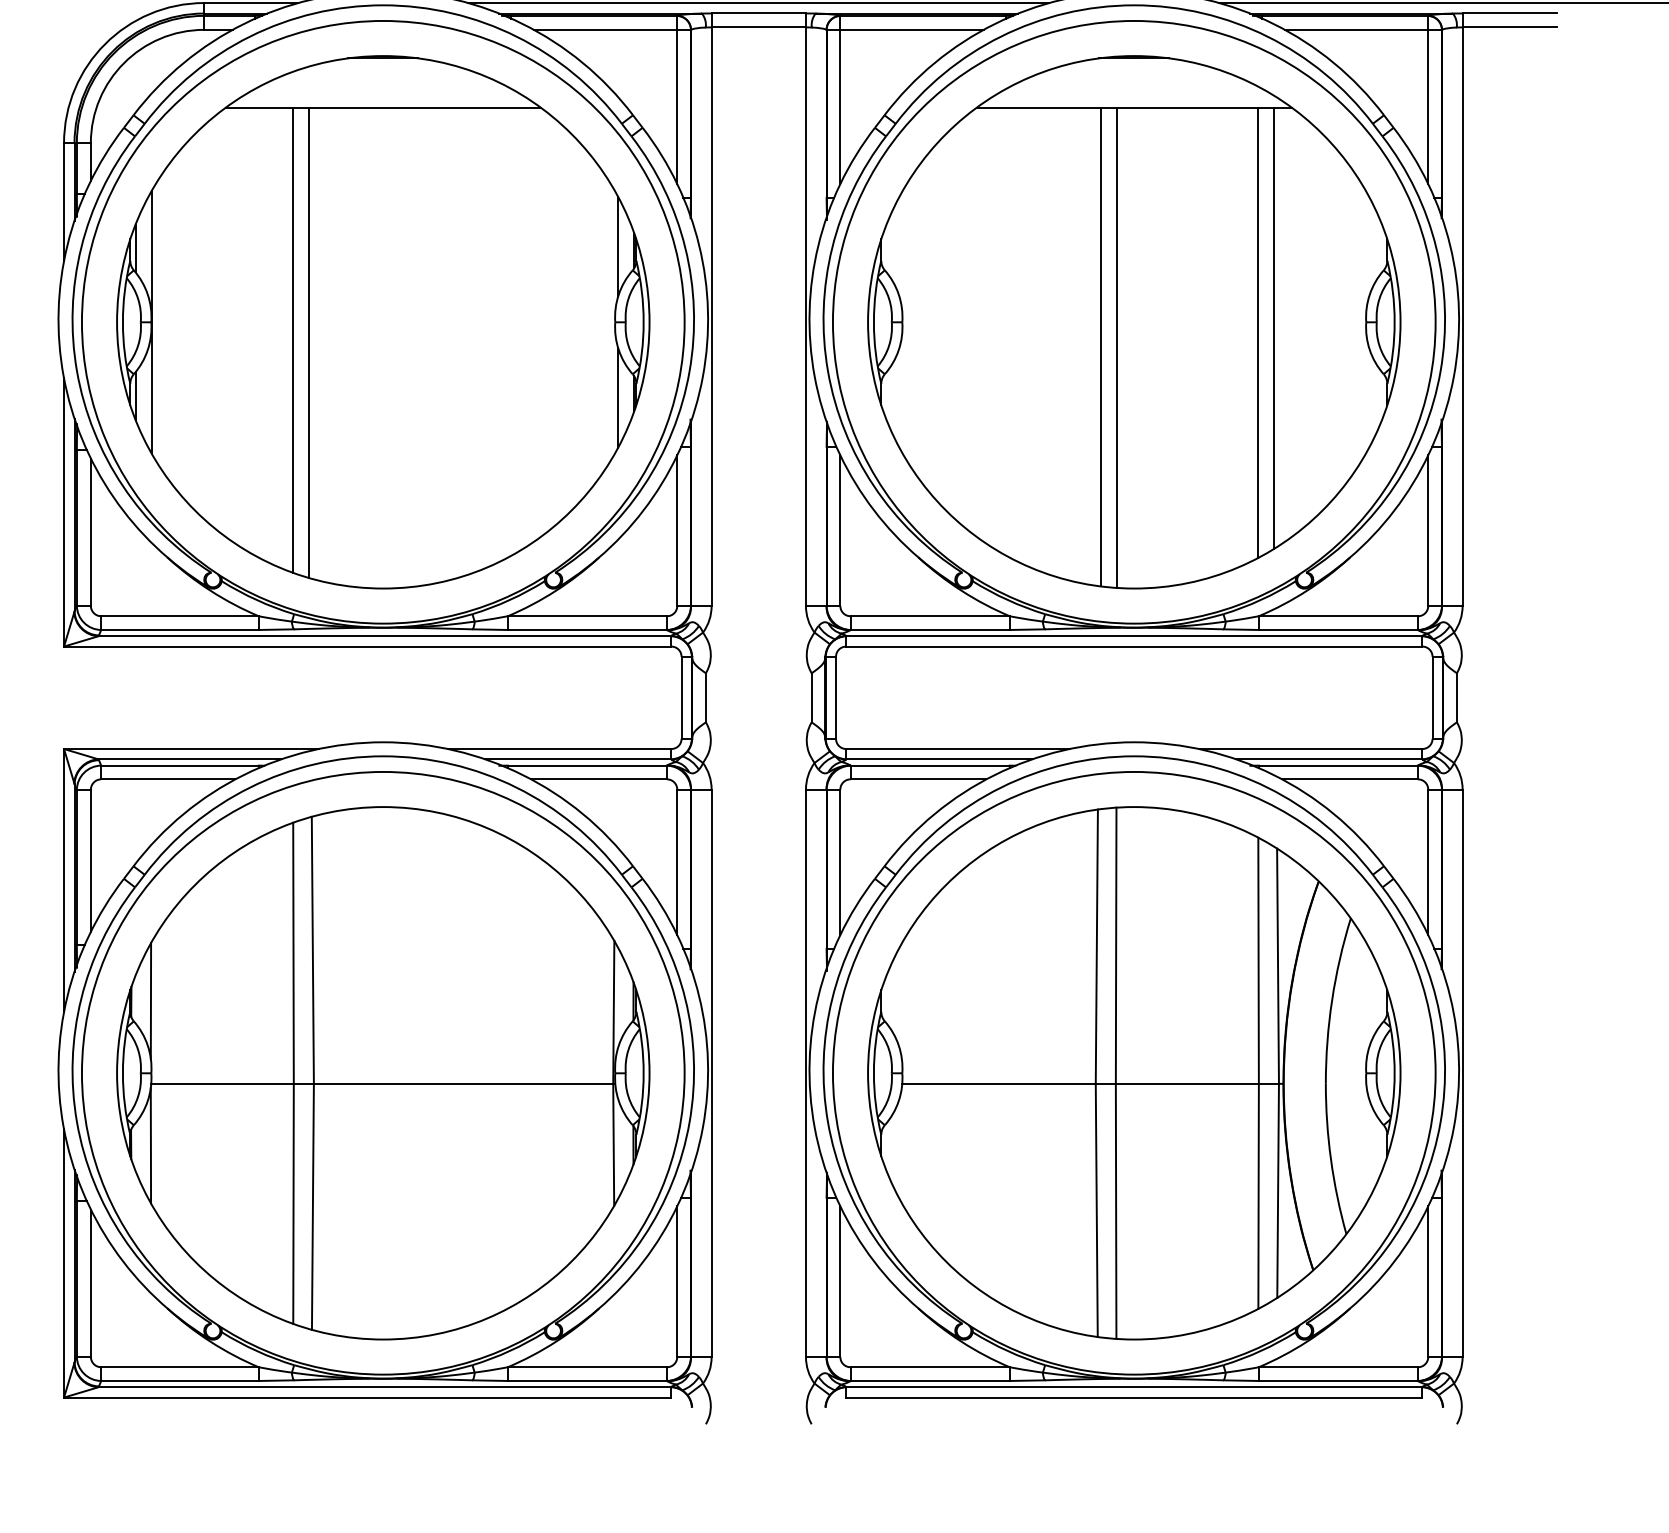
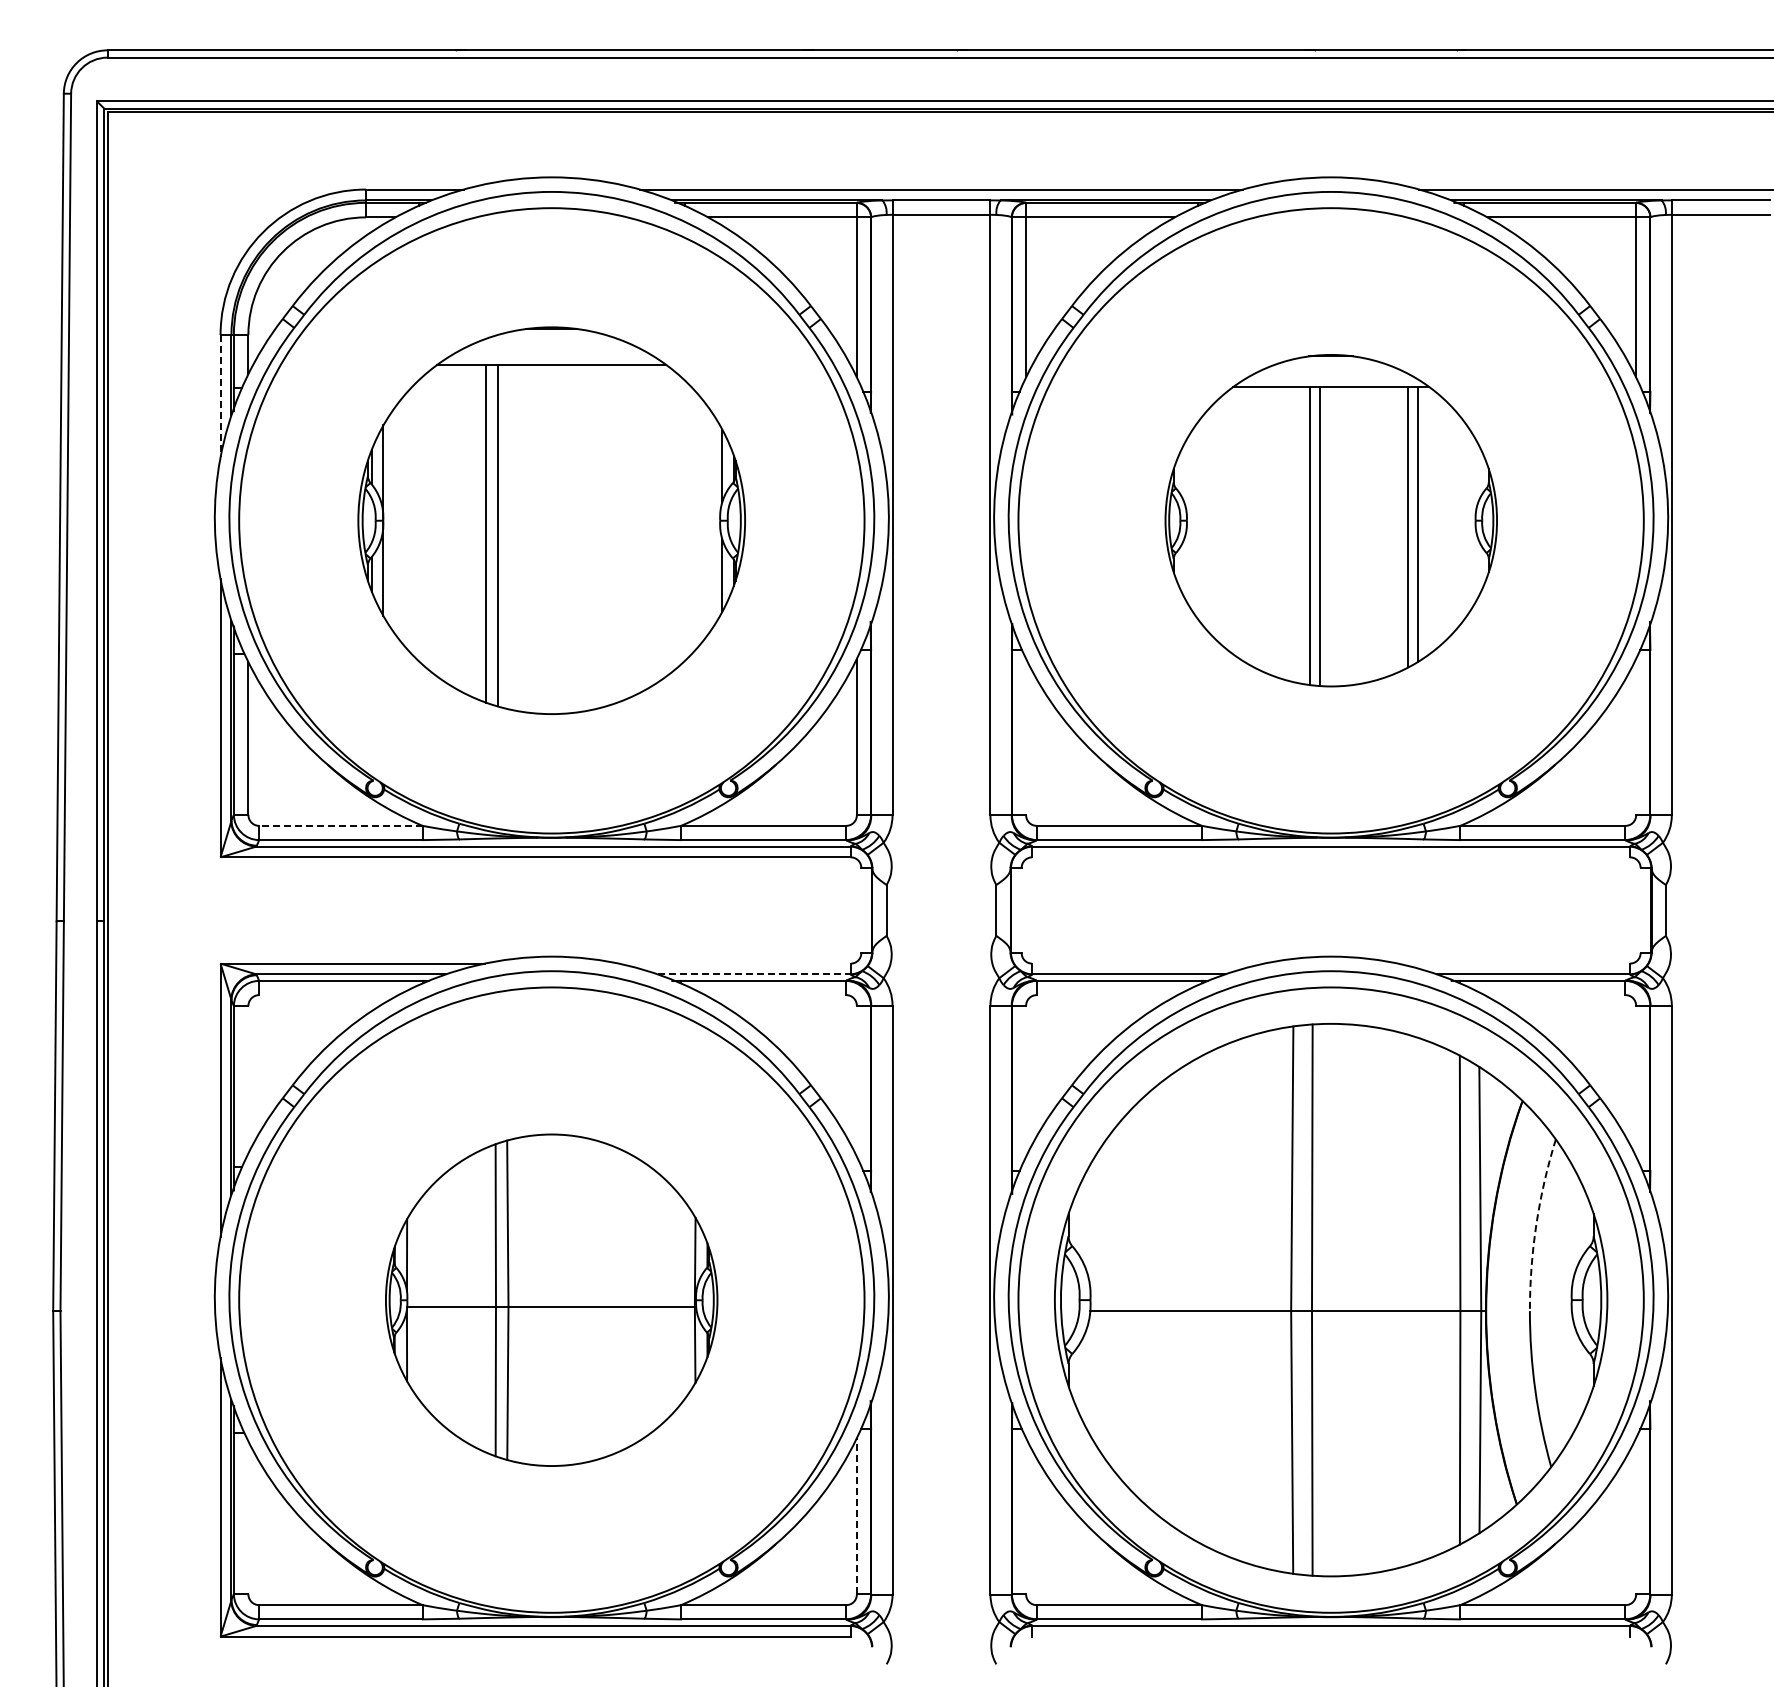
line: (63, 202) -> (220, 396), solid -> dashed
part: (382, 321) -> (551, 520), size x0.7
part: (1134, 321) -> (1331, 520), size x0.6
line: (840, 530) -> (1026, 736), removed
line: (1428, 530) -> (1636, 736), removed
line: (179, 615) -> (340, 825), solid -> dashed
line: (1133, 646) -> (1330, 857), removed
line: (681, 697) -> (861, 910), removed
line: (835, 697) -> (1021, 910), removed
line: (1432, 697) -> (1640, 910), removed
line: (559, 748) -> (734, 963), removed
line: (958, 748) -> (1148, 963), removed
line: (1310, 748) -> (1513, 963), removed
line: (578, 759) -> (754, 974), solid -> dashed
line: (168, 779) -> (328, 995), removed
line: (598, 779) -> (775, 995), removed
line: (917, 779) -> (1106, 995), removed
line: (1349, 779) -> (1554, 995), removed
line: (90, 860) -> (248, 1079), removed
line: (676, 861) -> (856, 1080), removed
line: (840, 861) -> (1026, 1080), removed
line: (1428, 861) -> (1636, 1080), removed
arc: (1332, 1000) -> (1536, 1224), solid -> dashed
part: (382, 1073) -> (551, 1300), size x0.6
line: (676, 1280) -> (856, 1515), solid -> dashed
line: (840, 1281) -> (1026, 1516), removed
line: (1428, 1281) -> (1636, 1516), removed
line: (90, 1282) -> (248, 1517), removed
line: (1133, 1397) -> (1330, 1636), removed

